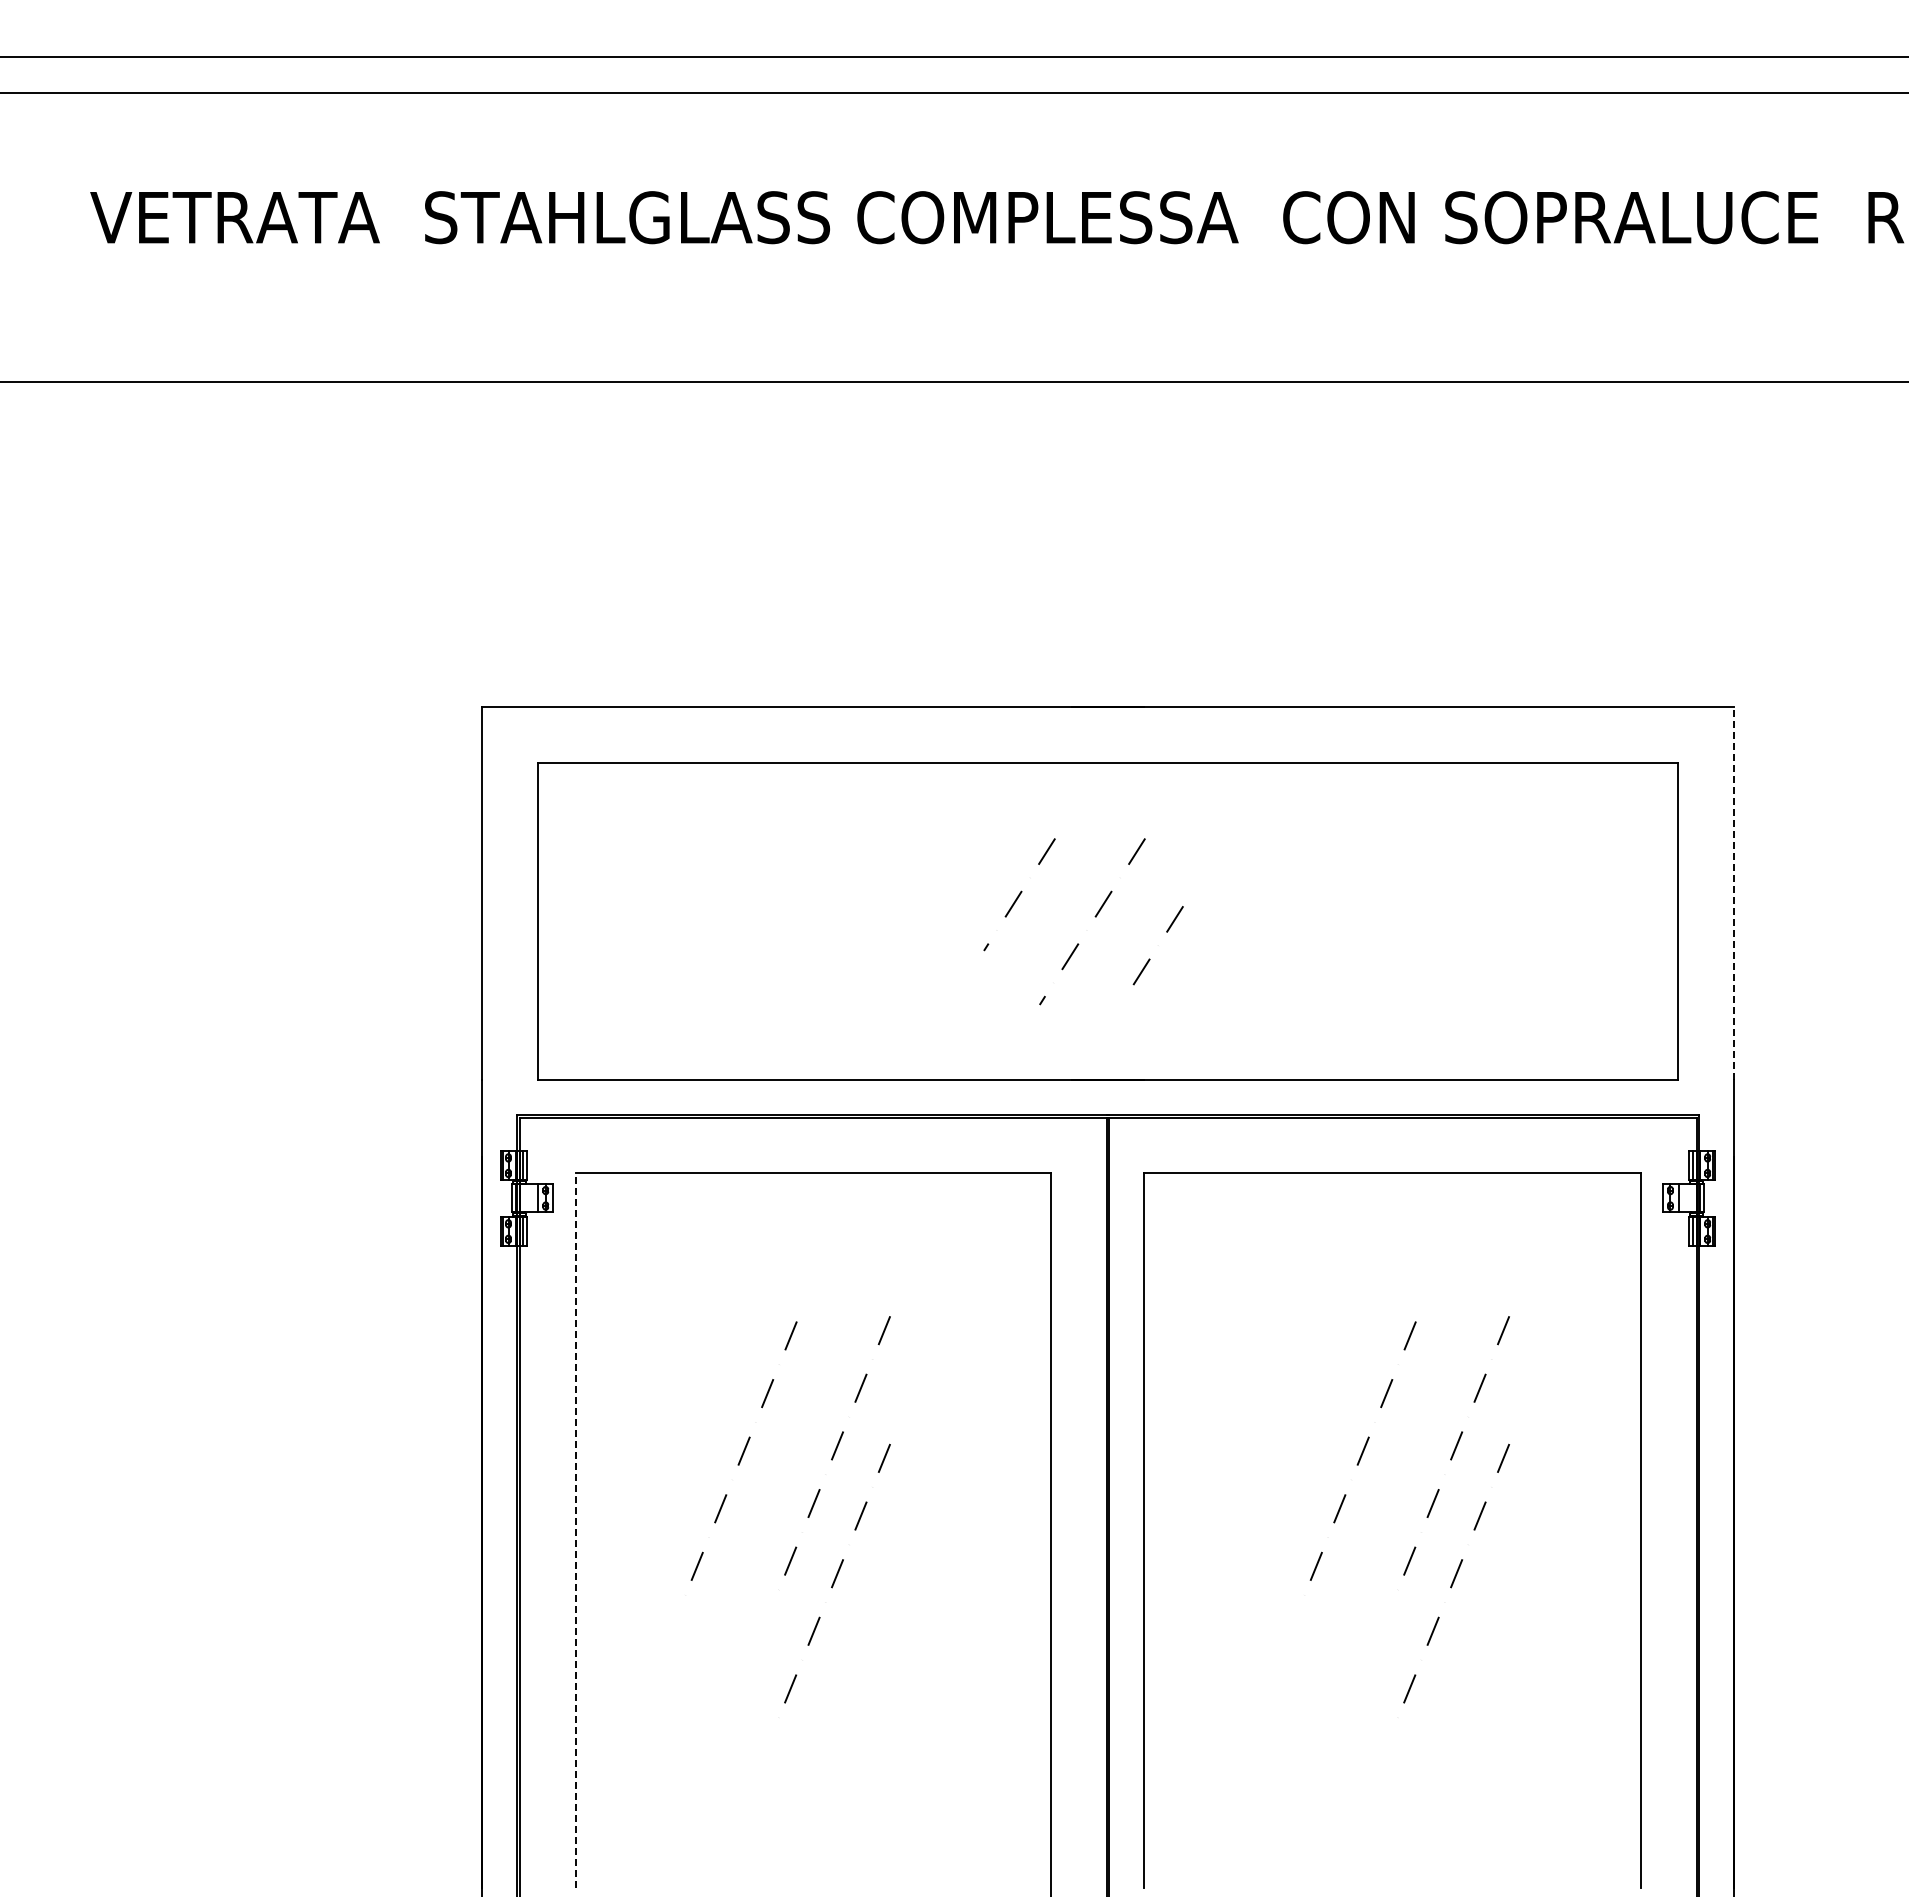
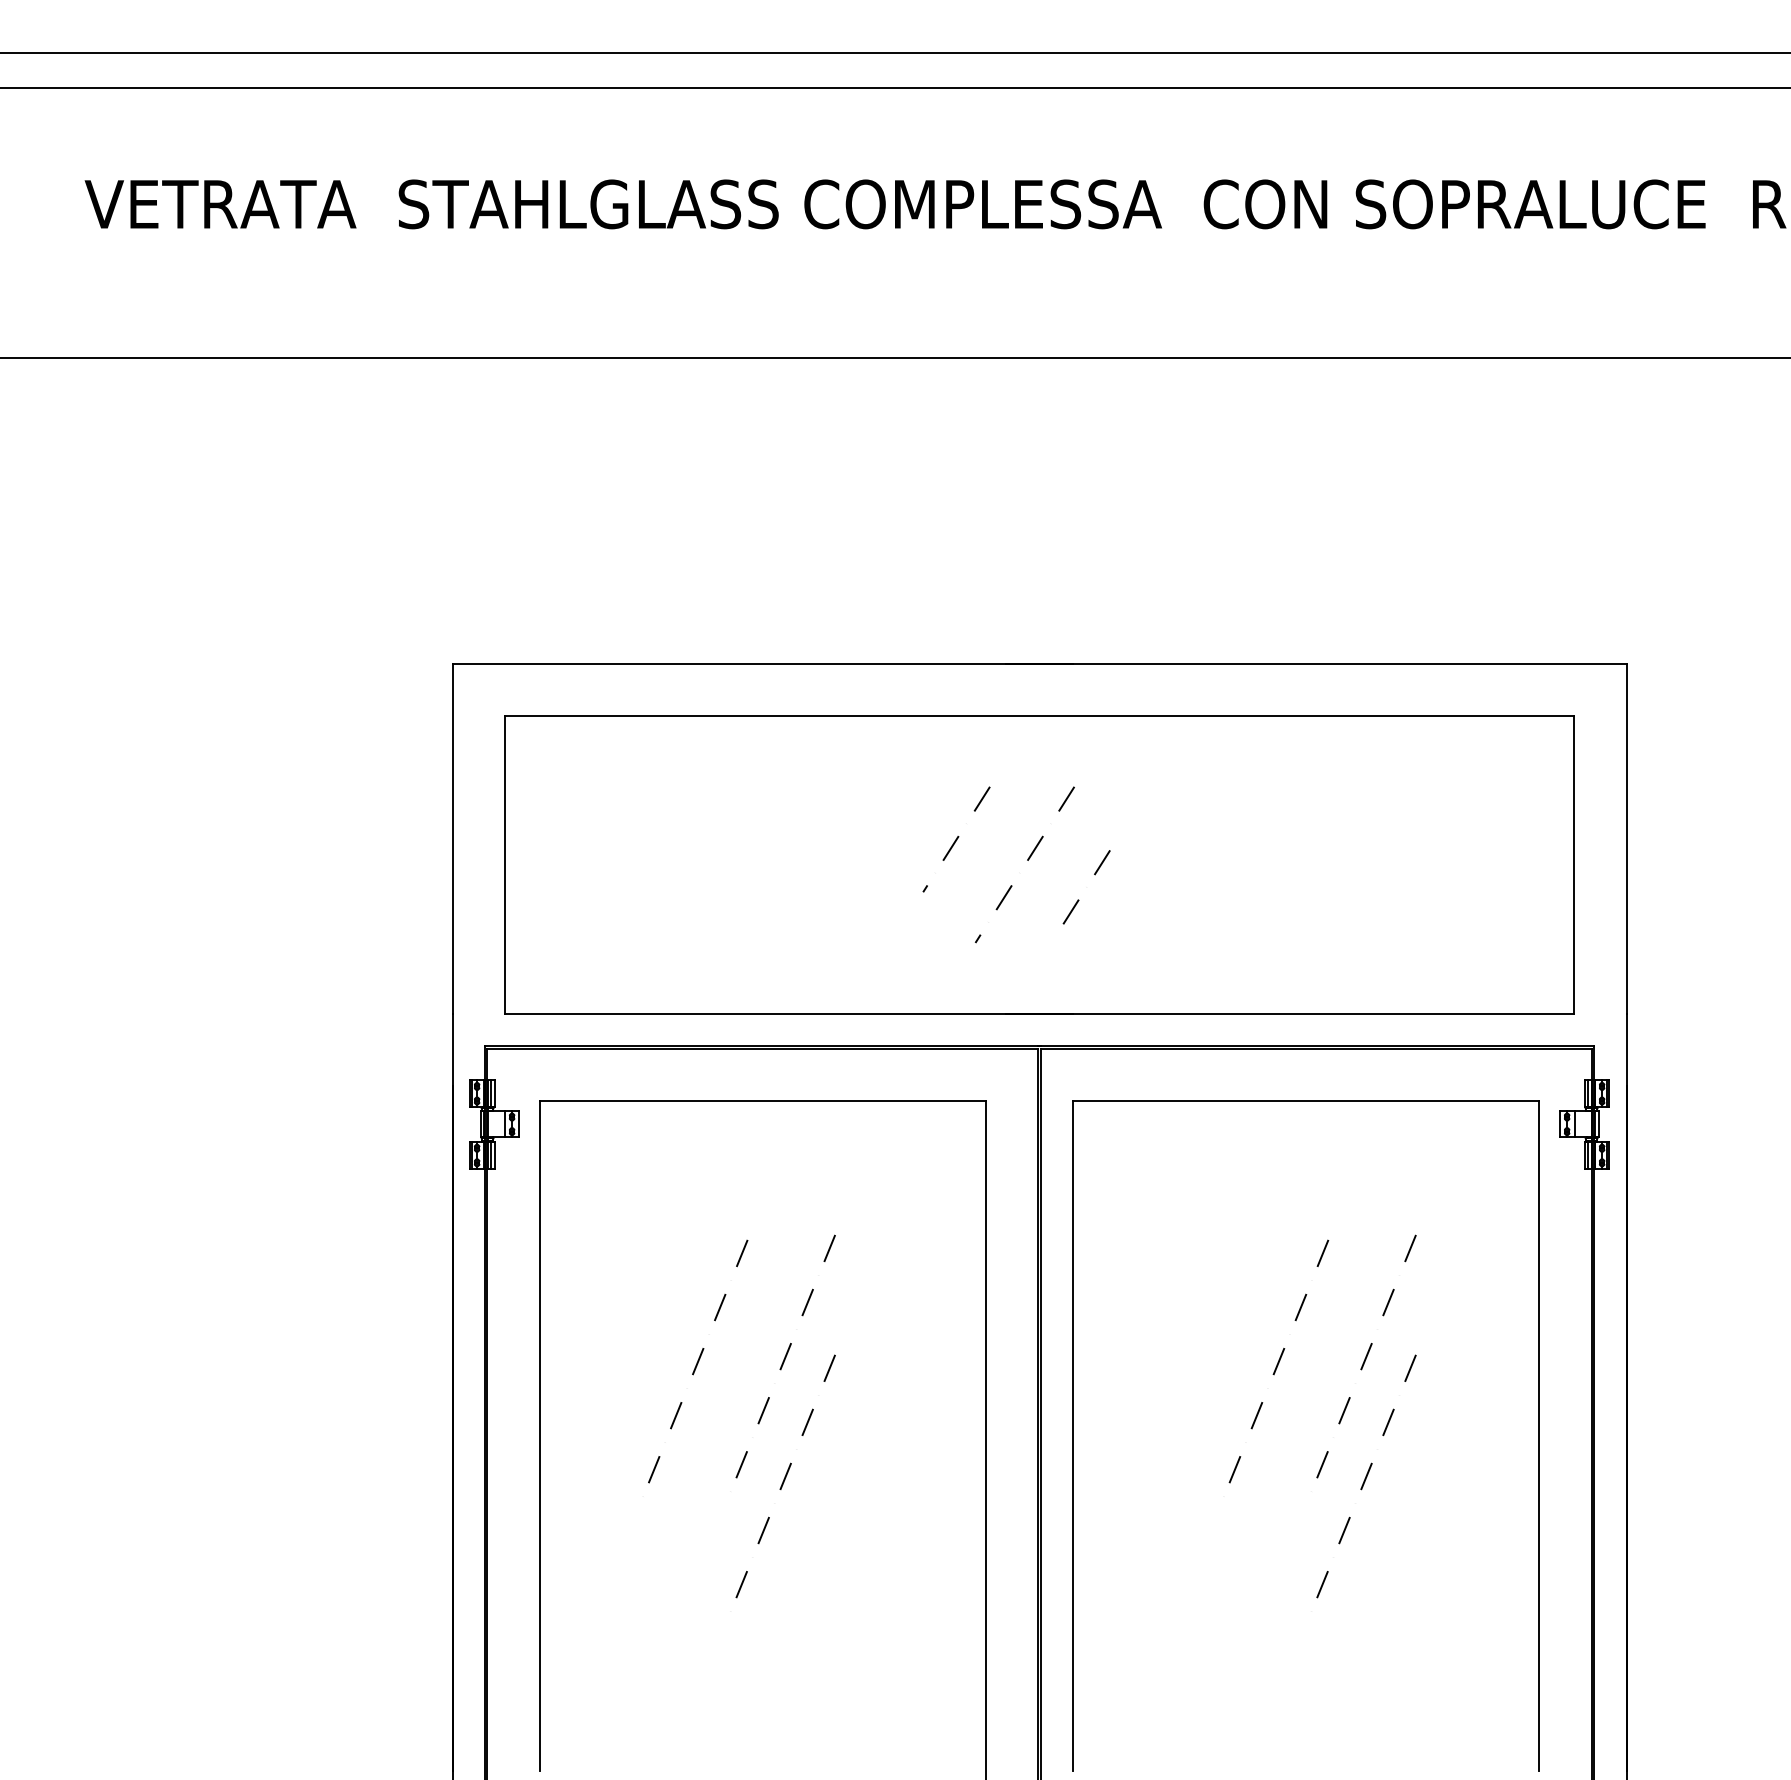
line: (1733, 893) -> (1626, 838), dashed -> solid
line: (575, 1529) -> (539, 1435), dashed -> solid

